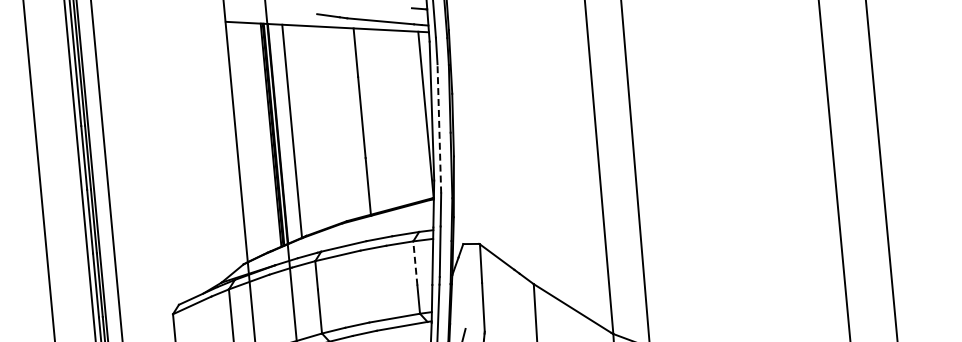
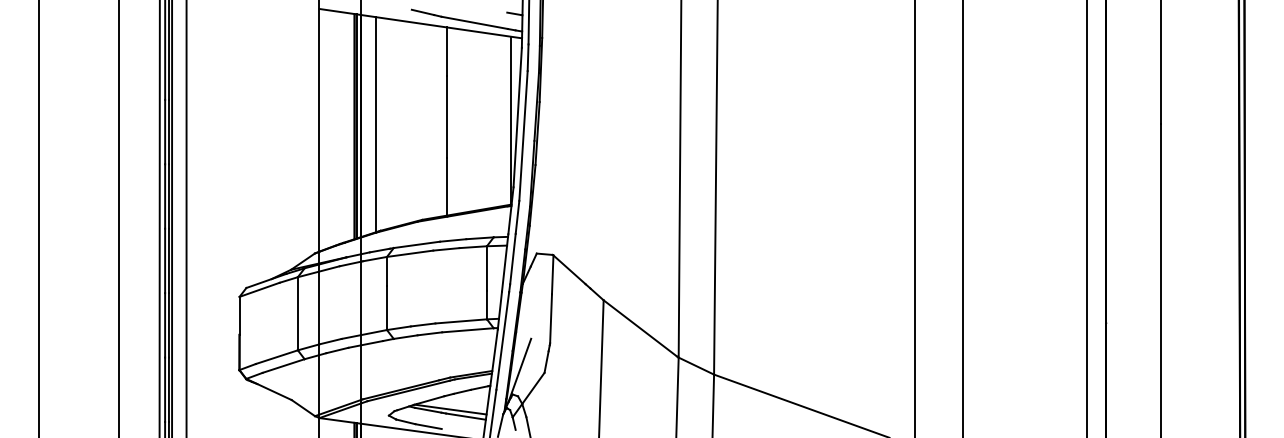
line: (439, 128) -> (523, 135), dashed -> solid
line: (414, 263) -> (486, 268), dashed -> solid

